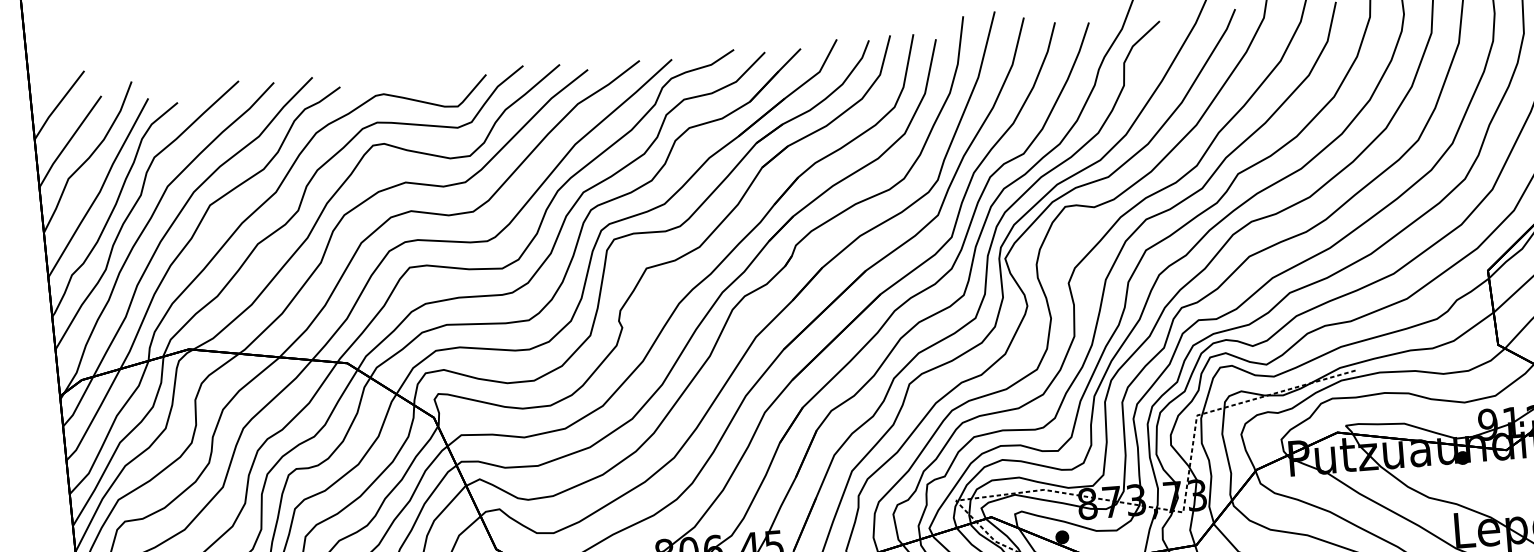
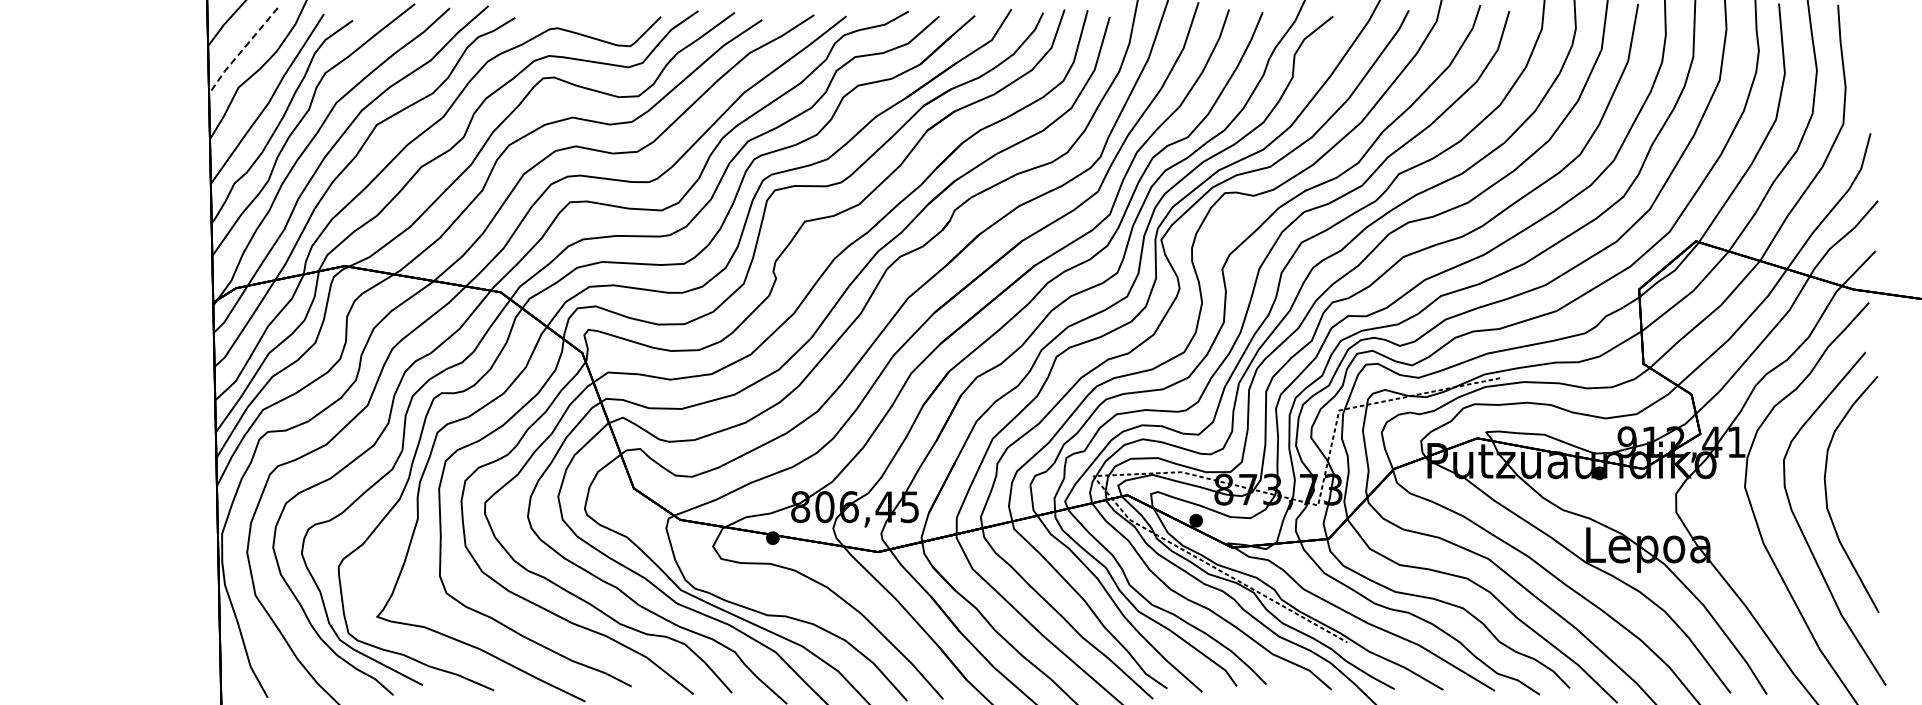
line: (68, 142) -> (241, 51), solid -> dashed

